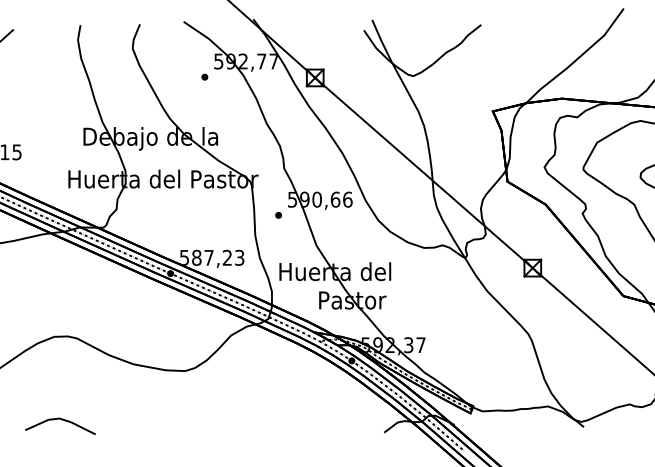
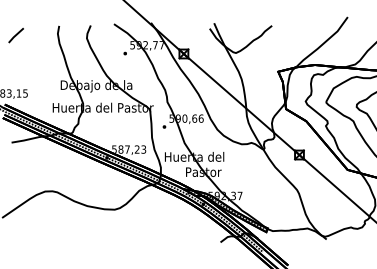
line: (62, 421) -> (49, 236), removed

